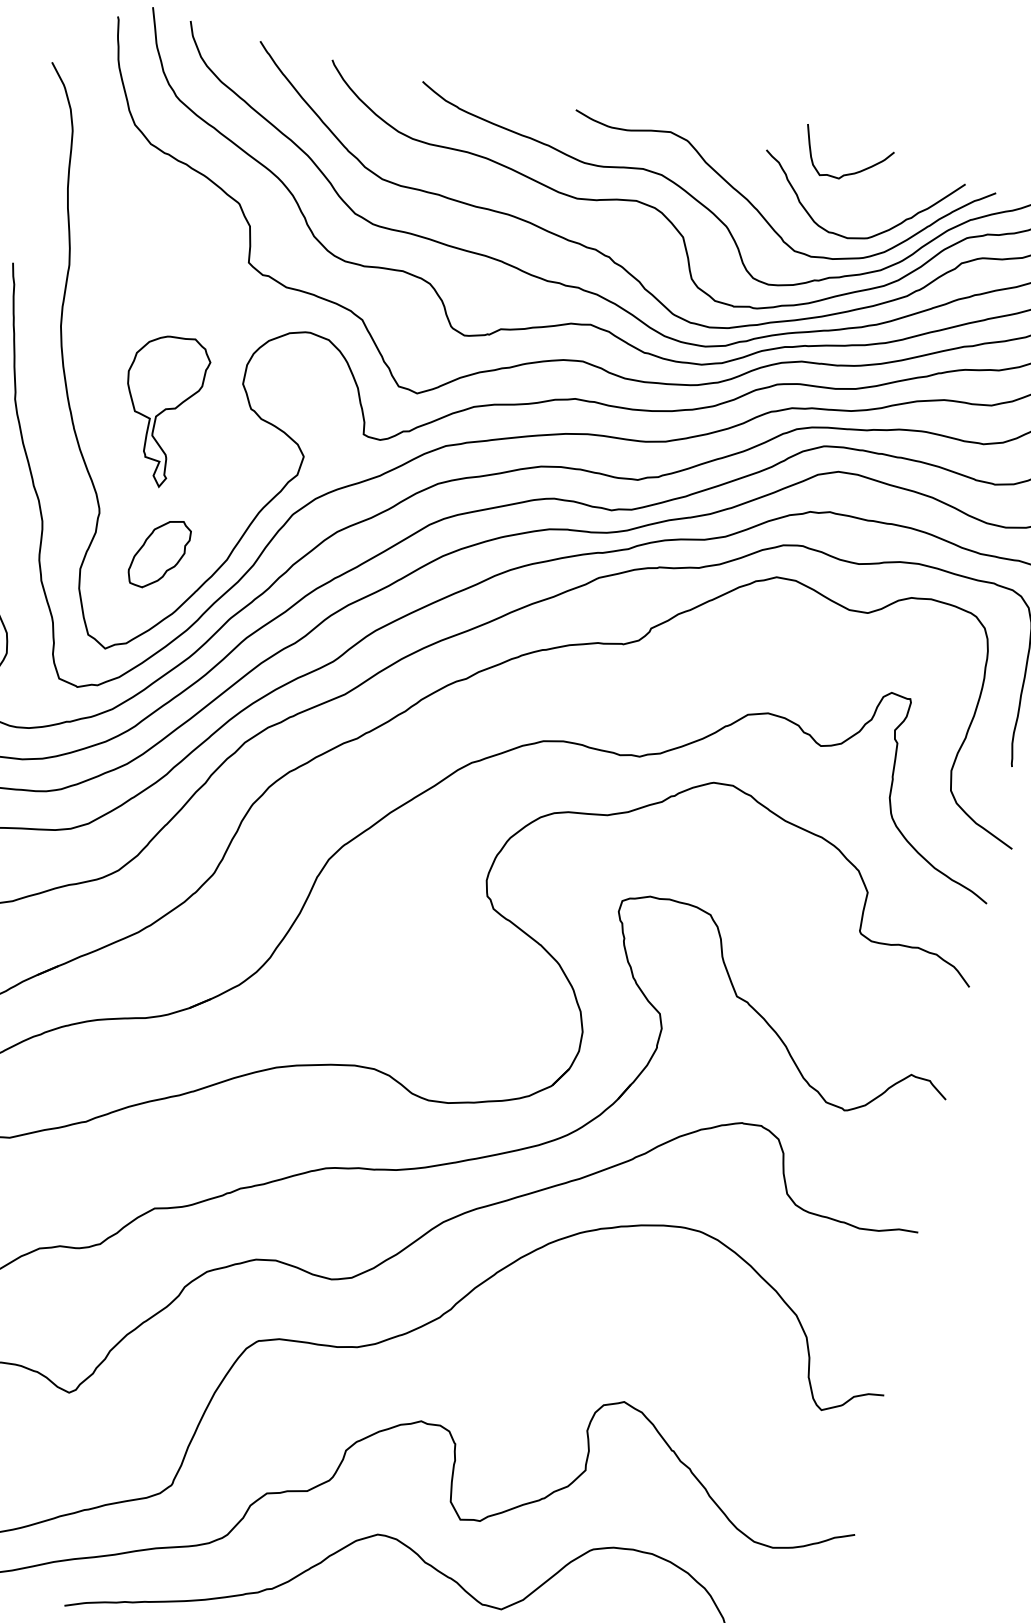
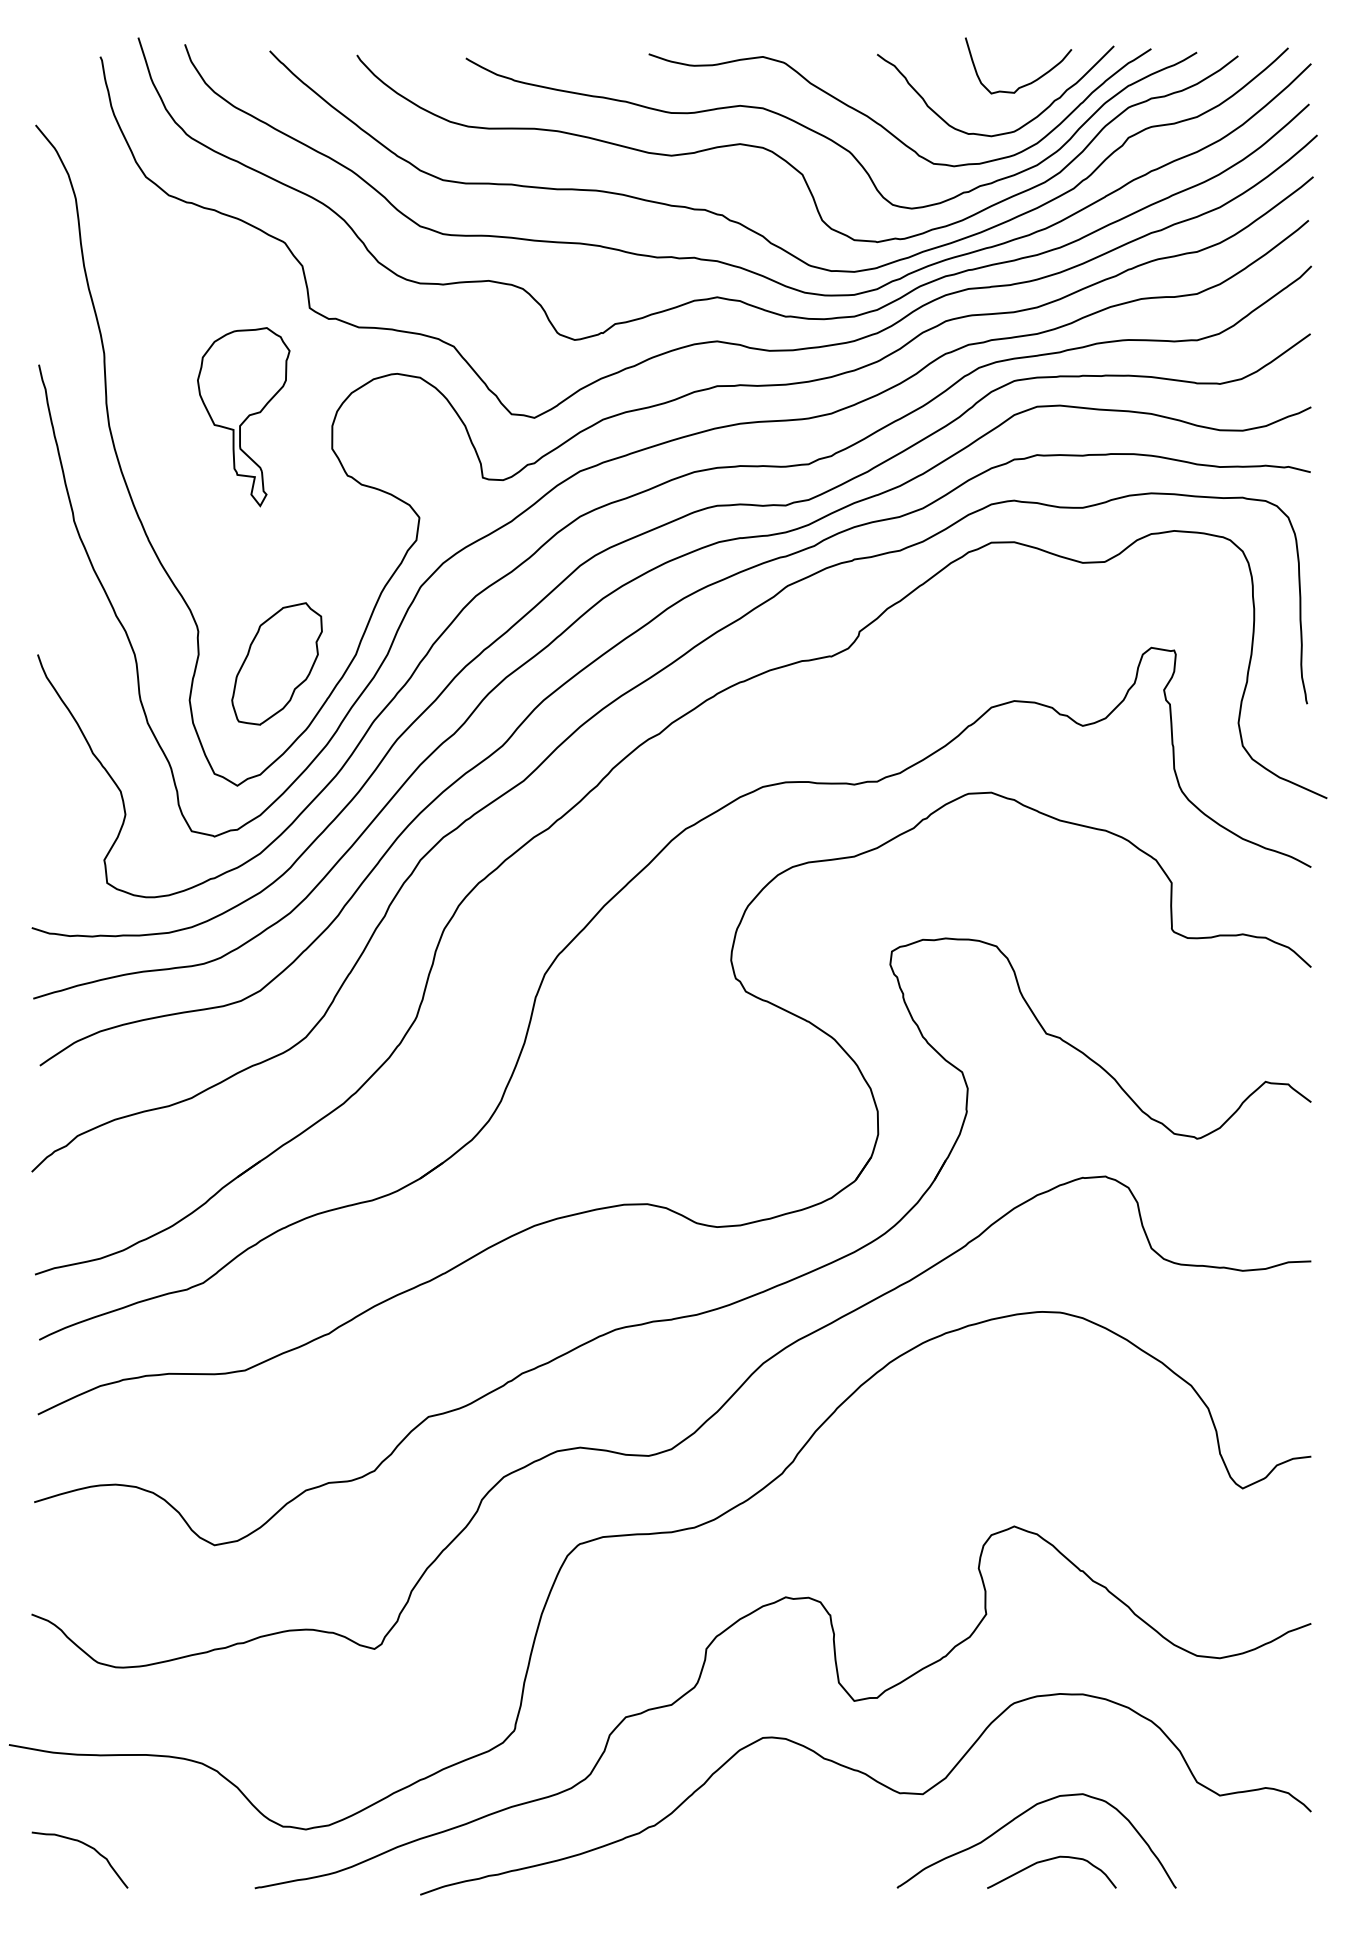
curve: (851, 173) -> (1027, 83), moved
part: (160, 410) -> (243, 417), moved
part: (159, 553) -> (276, 663), size x1.43

